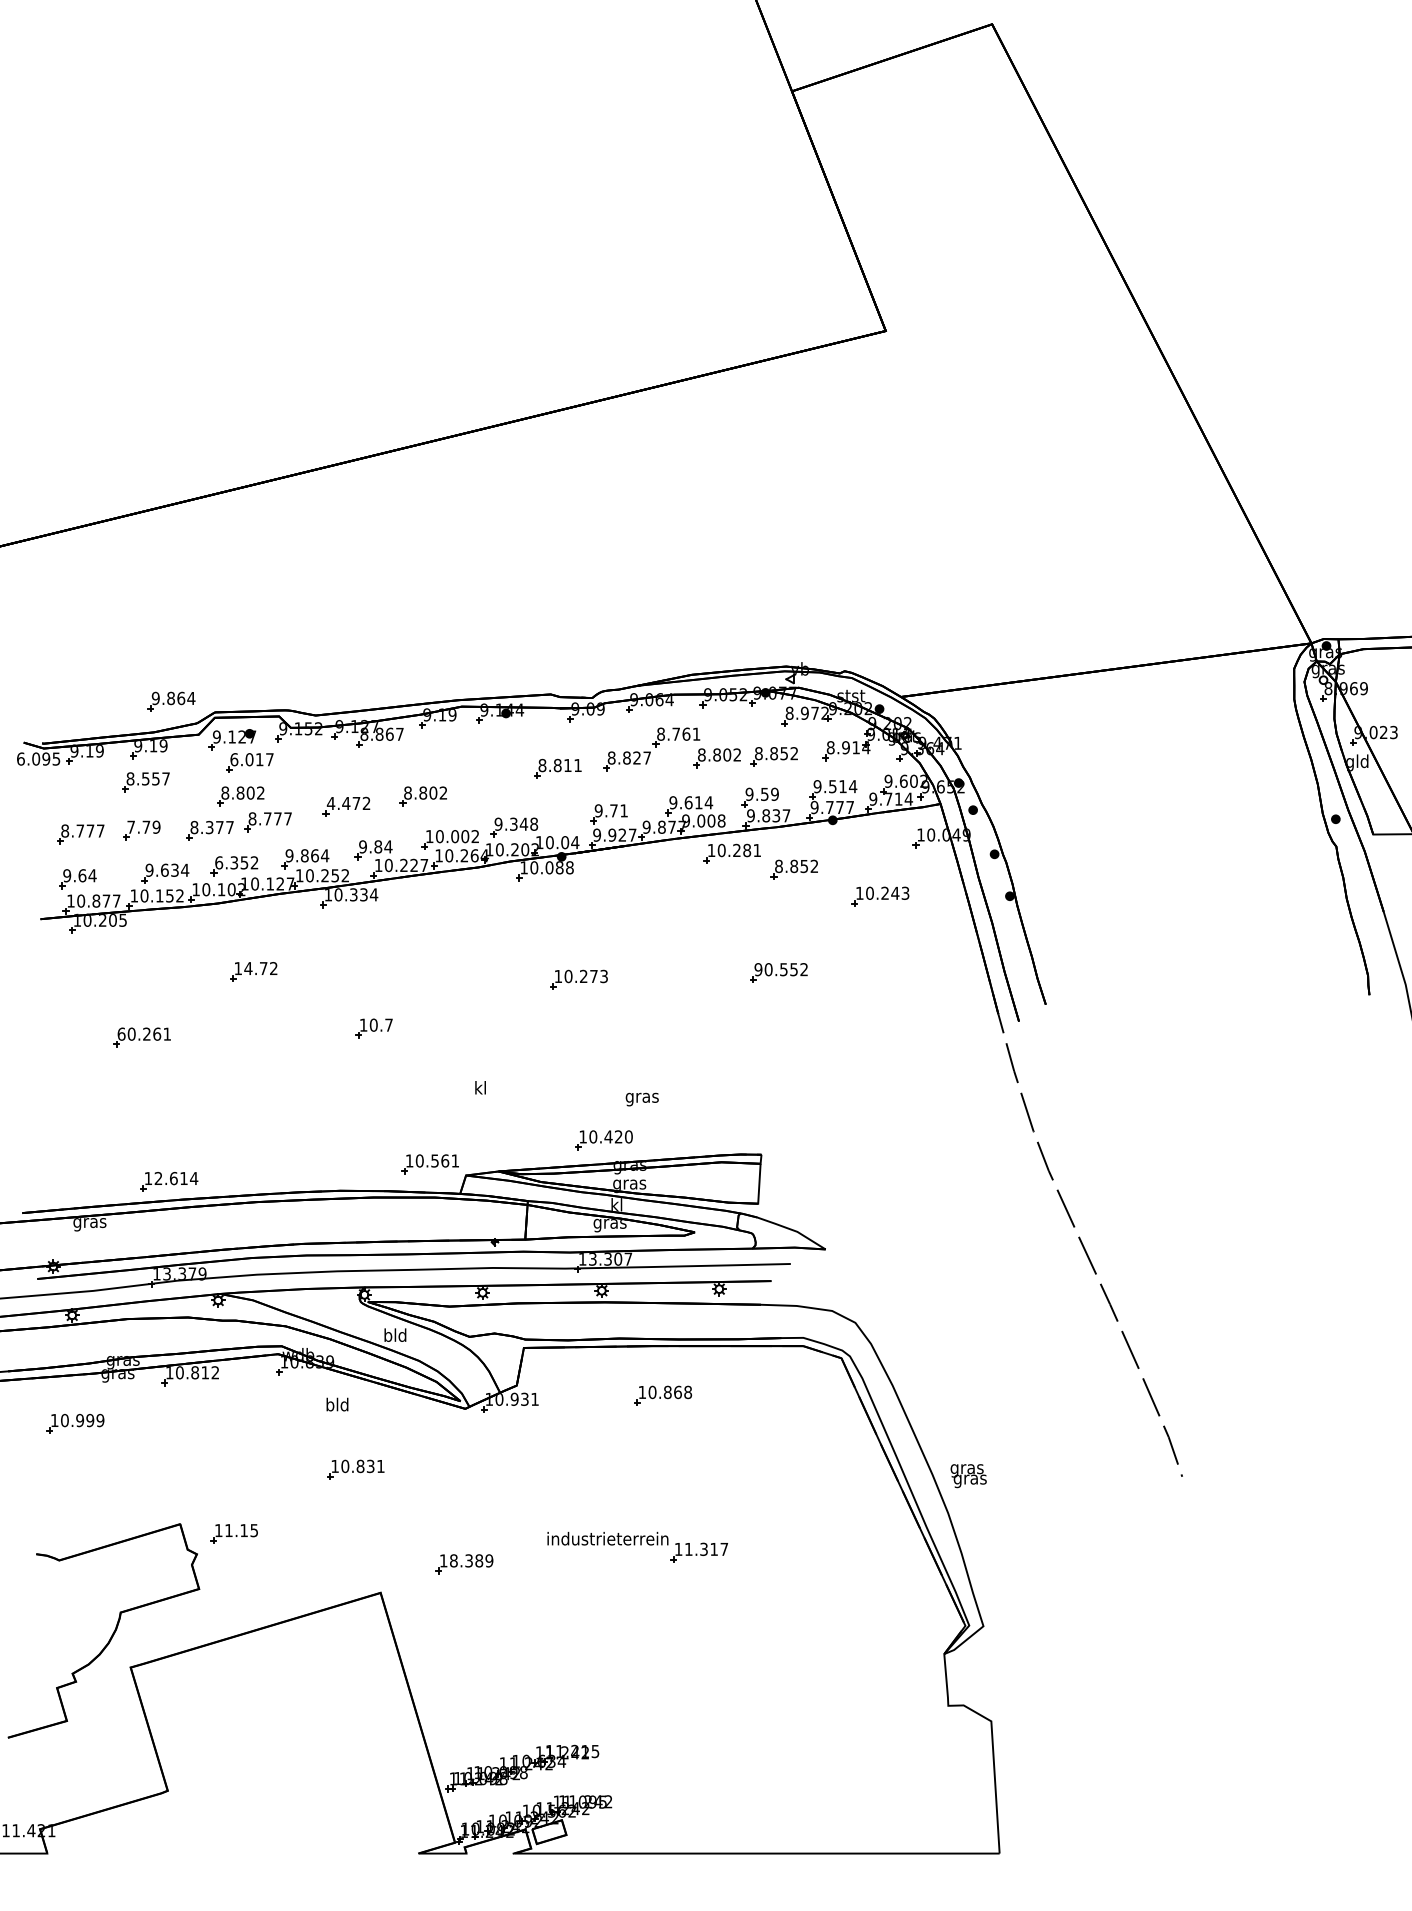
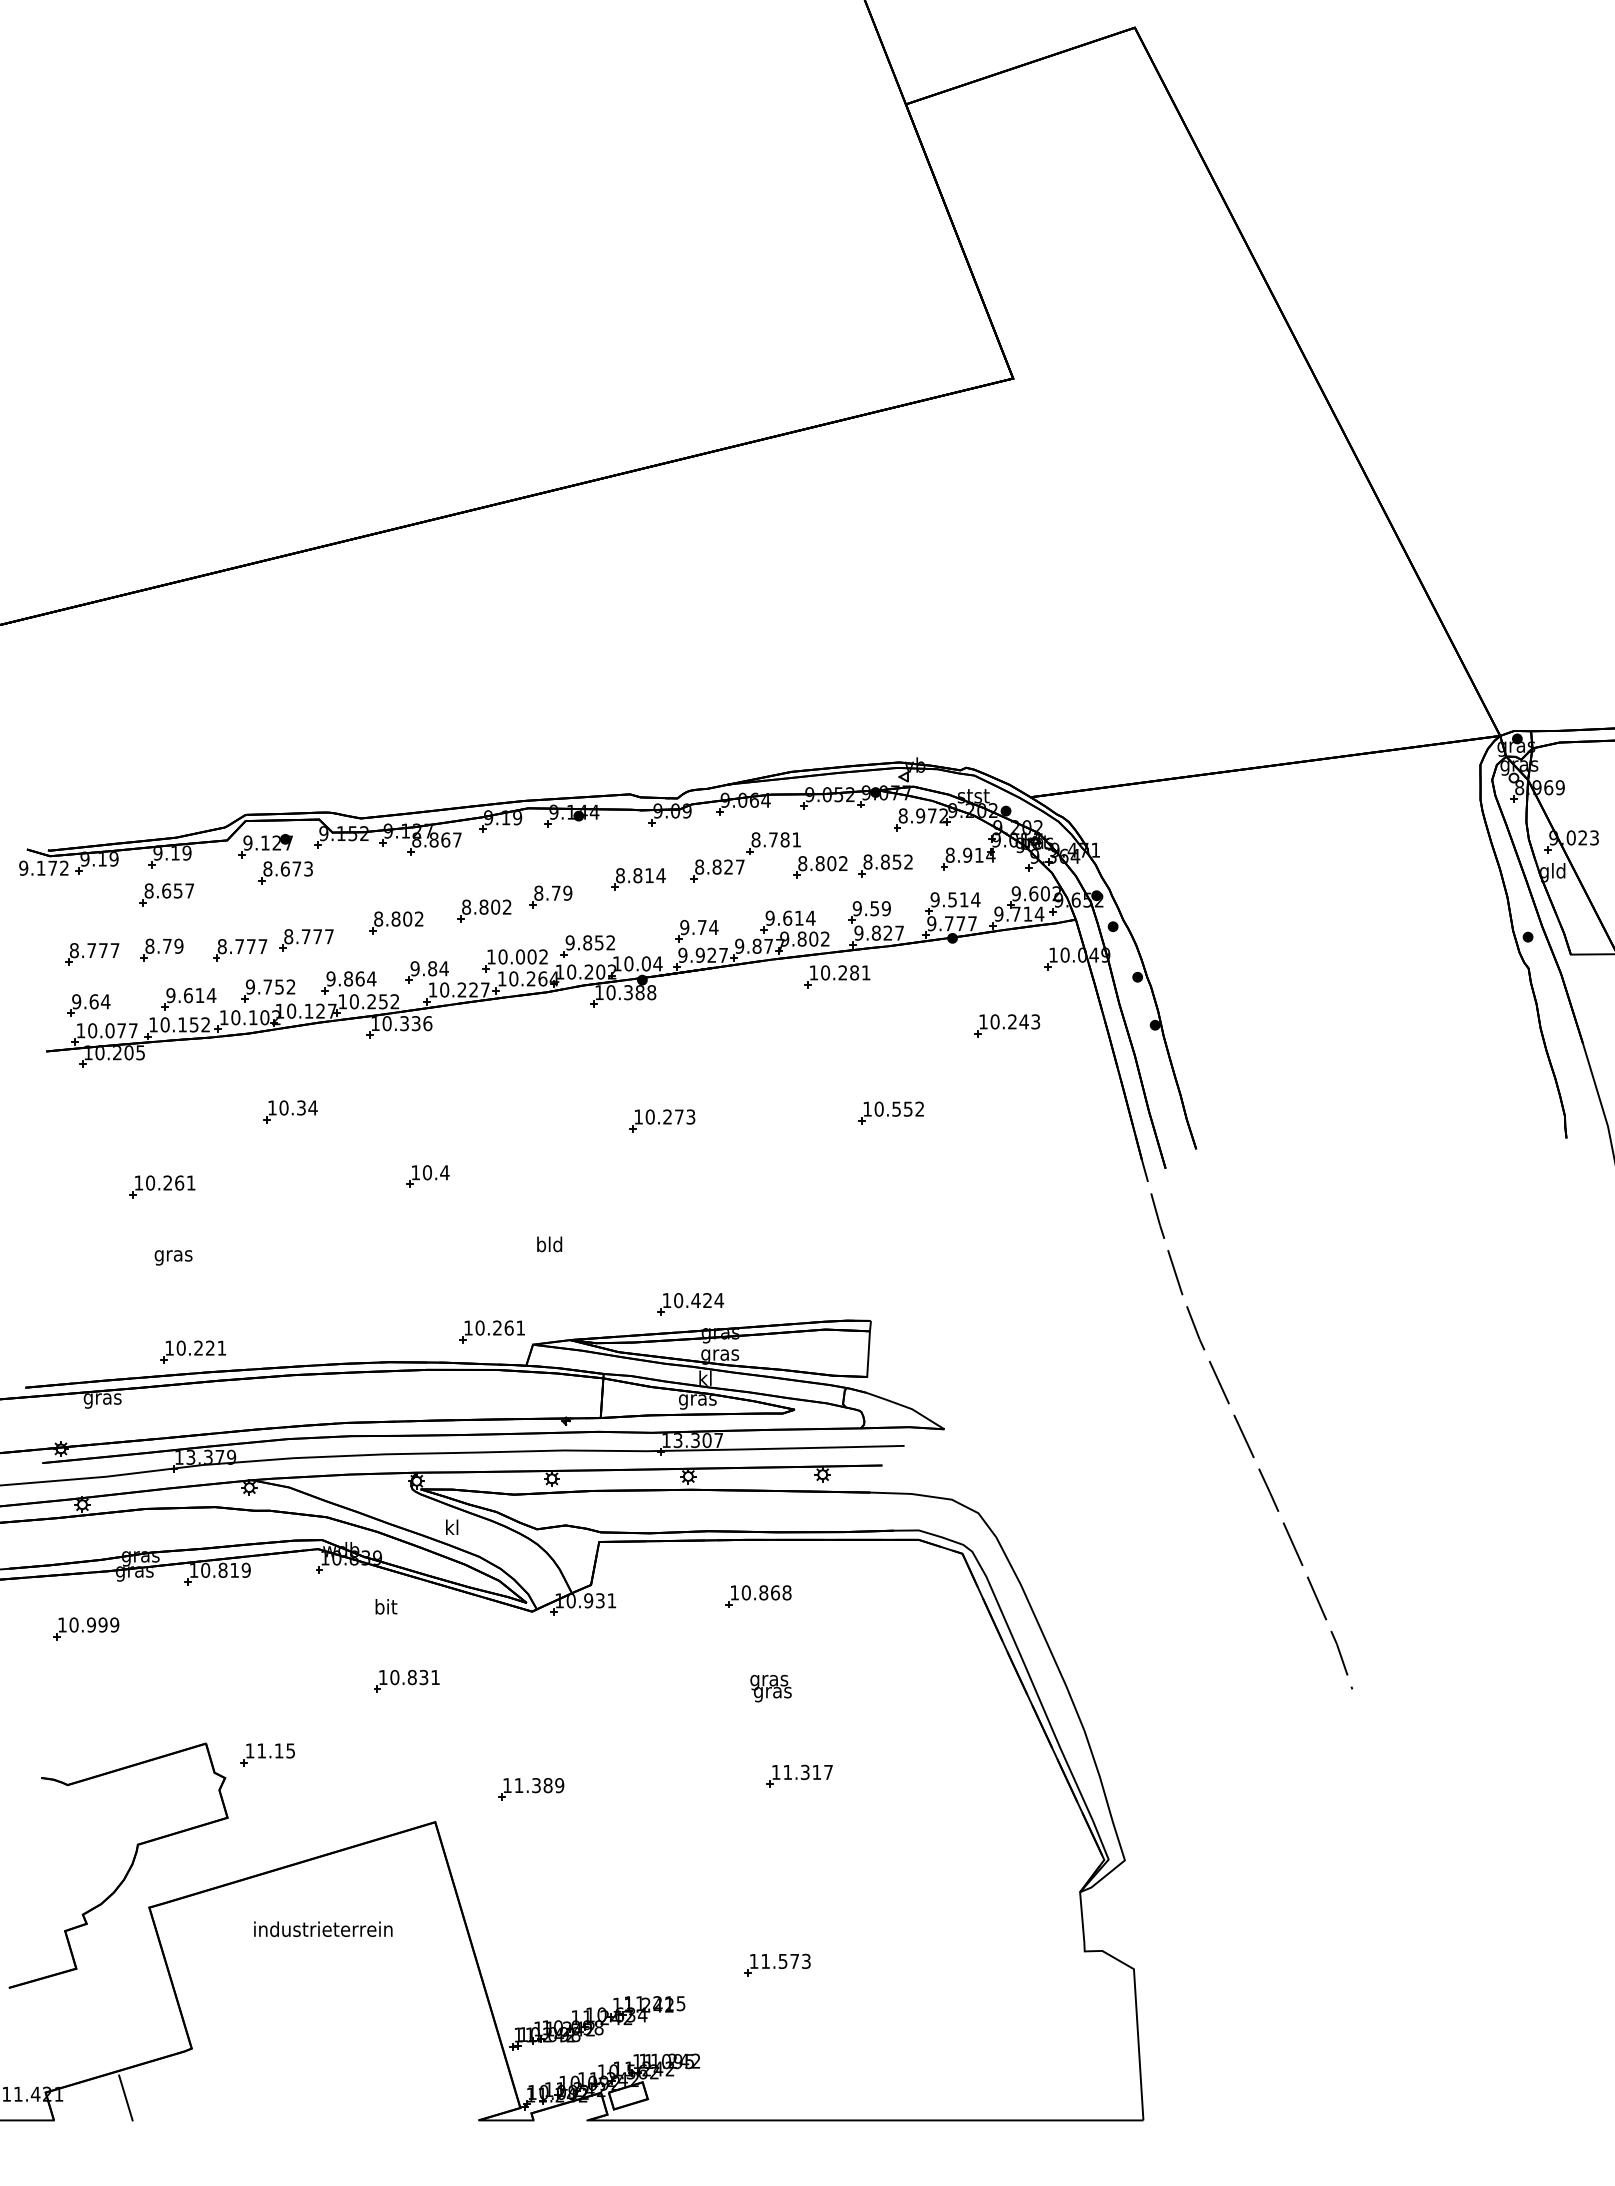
part: (171, 701) -> (195, 802), removed
text: (685, 733) -> (784, 839), 8.761 -> 8.781
text: (38, 758) -> (43, 867), 6.095 -> 9.172
text: (251, 759) -> (287, 868), 6.017 -> 8.673
text: (577, 765) -> (660, 875), 8.811 -> 8.814
text: (145, 778) -> (166, 890), 8.557 -> 8.657
part: (481, 783) -> (550, 896), added
part: (240, 795) -> (275, 910), removed
text: (343, 802) -> (392, 918), 4.472 -> 8.802
text: (623, 810) -> (713, 927), 9.71 -> 9.74
text: (775, 816) -> (887, 933), 9.837 -> 9.827
text: (711, 820) -> (813, 938), 9.008 -> 9.802
text: (524, 823) -> (599, 942), 9.348 -> 9.852
text: (130, 826) -> (149, 945), 7.79 -> 8.79
text: (209, 827) -> (239, 946), 8.377 -> 8.777
text: (226, 862) -> (258, 986), 6.352 -> 9.752
text: (549, 867) -> (628, 992), 10.088 -> 10.388
part: (794, 869) -> (908, 994), removed
text: (174, 870) -> (199, 995), 9.634 -> 9.614
text: (373, 894) -> (427, 1023), 10.334 -> 10.336
text: (95, 900) -> (109, 1030), 10.877 -> 10.077
text: (261, 968) -> (298, 1107), 14.72 -> 10.34
text: (758, 969) -> (867, 1108), 90.552 -> 10.552
text: (388, 1024) -> (444, 1172), 10.7 -> 10.4
text: (121, 1033) -> (138, 1182), 60.261 -> 10.261
text: (480, 1087) -> (549, 1244), kl -> bld
text: (642, 1099) -> (173, 1257), moved
text: (629, 1136) -> (719, 1300), 10.420 -> 10.424
text: (435, 1160) -> (497, 1327), 10.561 -> 10.261
text: (176, 1177) -> (201, 1347), 12.614 -> 10.221
text: (394, 1335) -> (451, 1527), bld -> kl
text: (214, 1372) -> (245, 1569), 10.812 -> 10.819
text: (337, 1404) -> (385, 1606), bld -> bit
text: (968, 1476) -> (770, 1688), moved
text: (608, 1538) -> (323, 1928), moved
text: (453, 1560) -> (518, 1785), 18.389 -> 11.389
part: (679, 1717) -> (777, 1964), added
line: (109, 1833) -> (125, 2097), added

